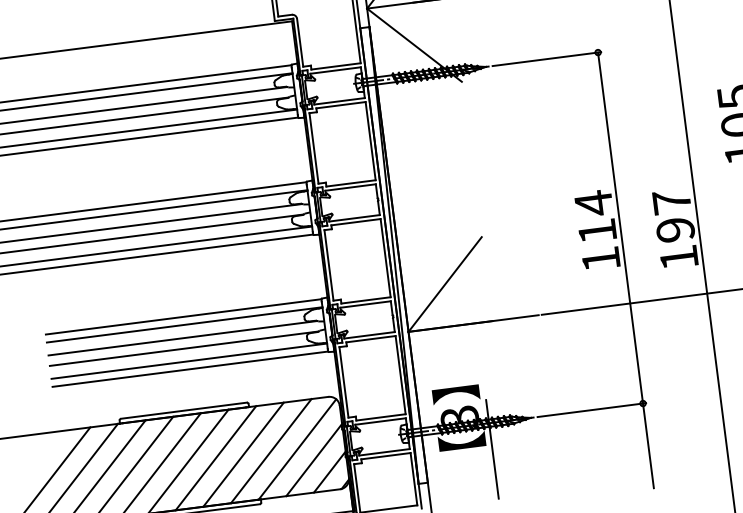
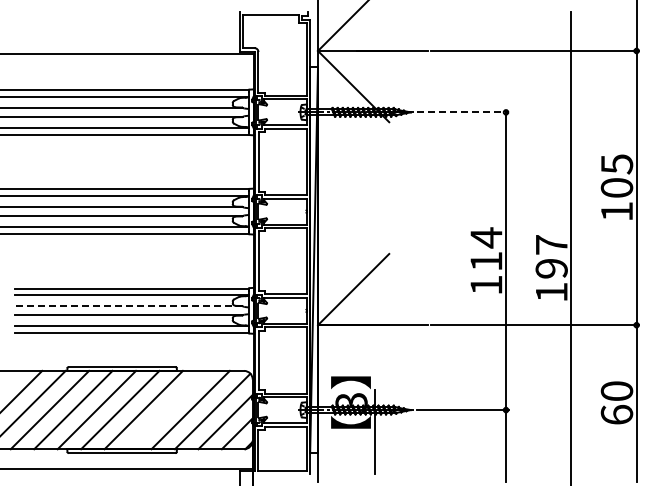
line: (547, 59) -> (463, 112), solid -> dashed
line: (183, 338) -> (129, 306), solid -> dashed
line: (243, 453) -> (167, 409), removed

